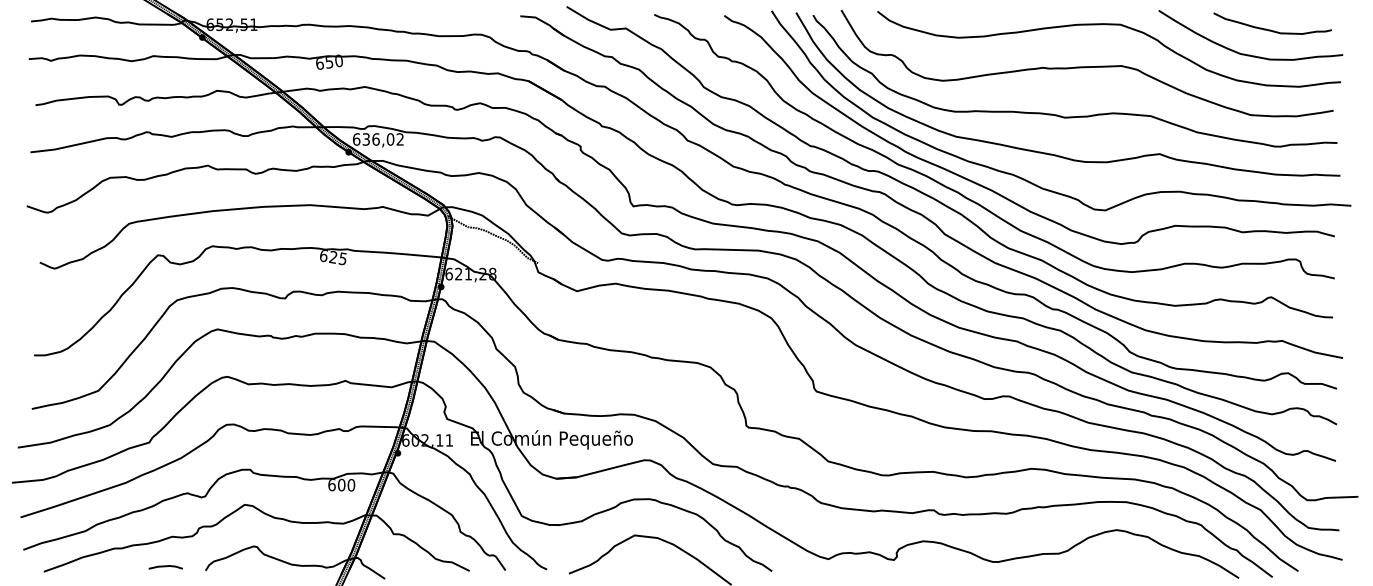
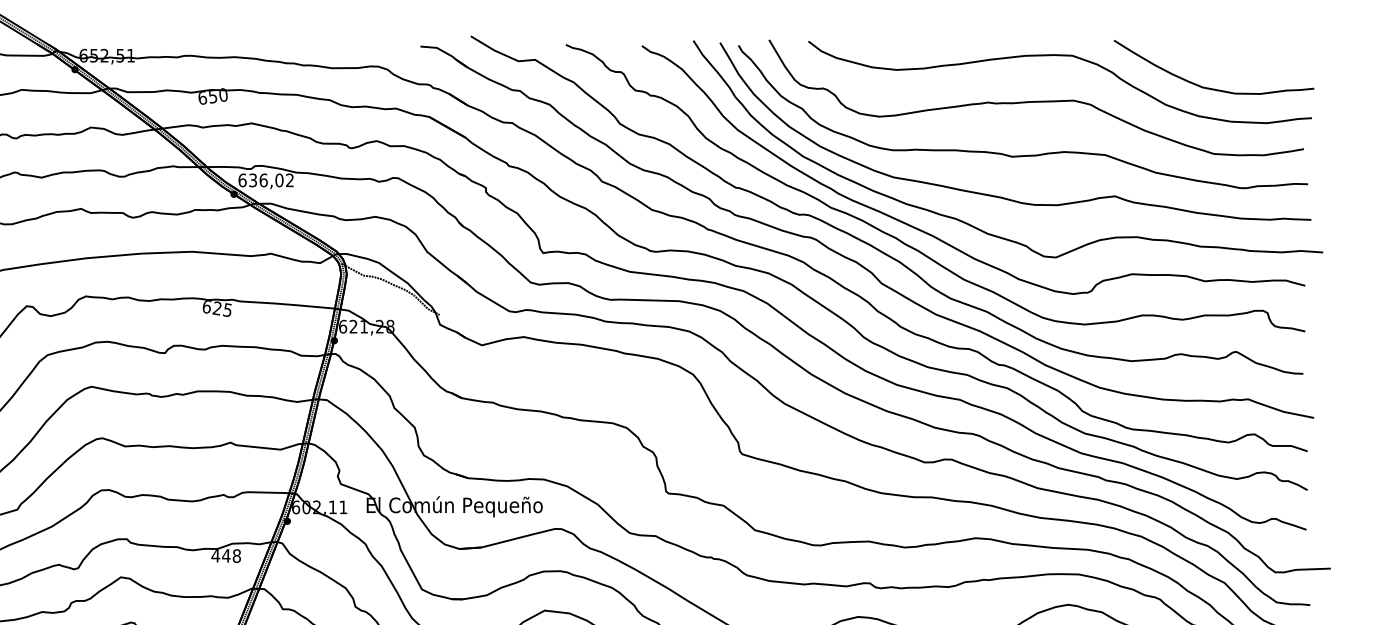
curve: (1270, 29) -> (1235, 60), removed
text: (341, 484) -> (226, 555), 600 -> 448

